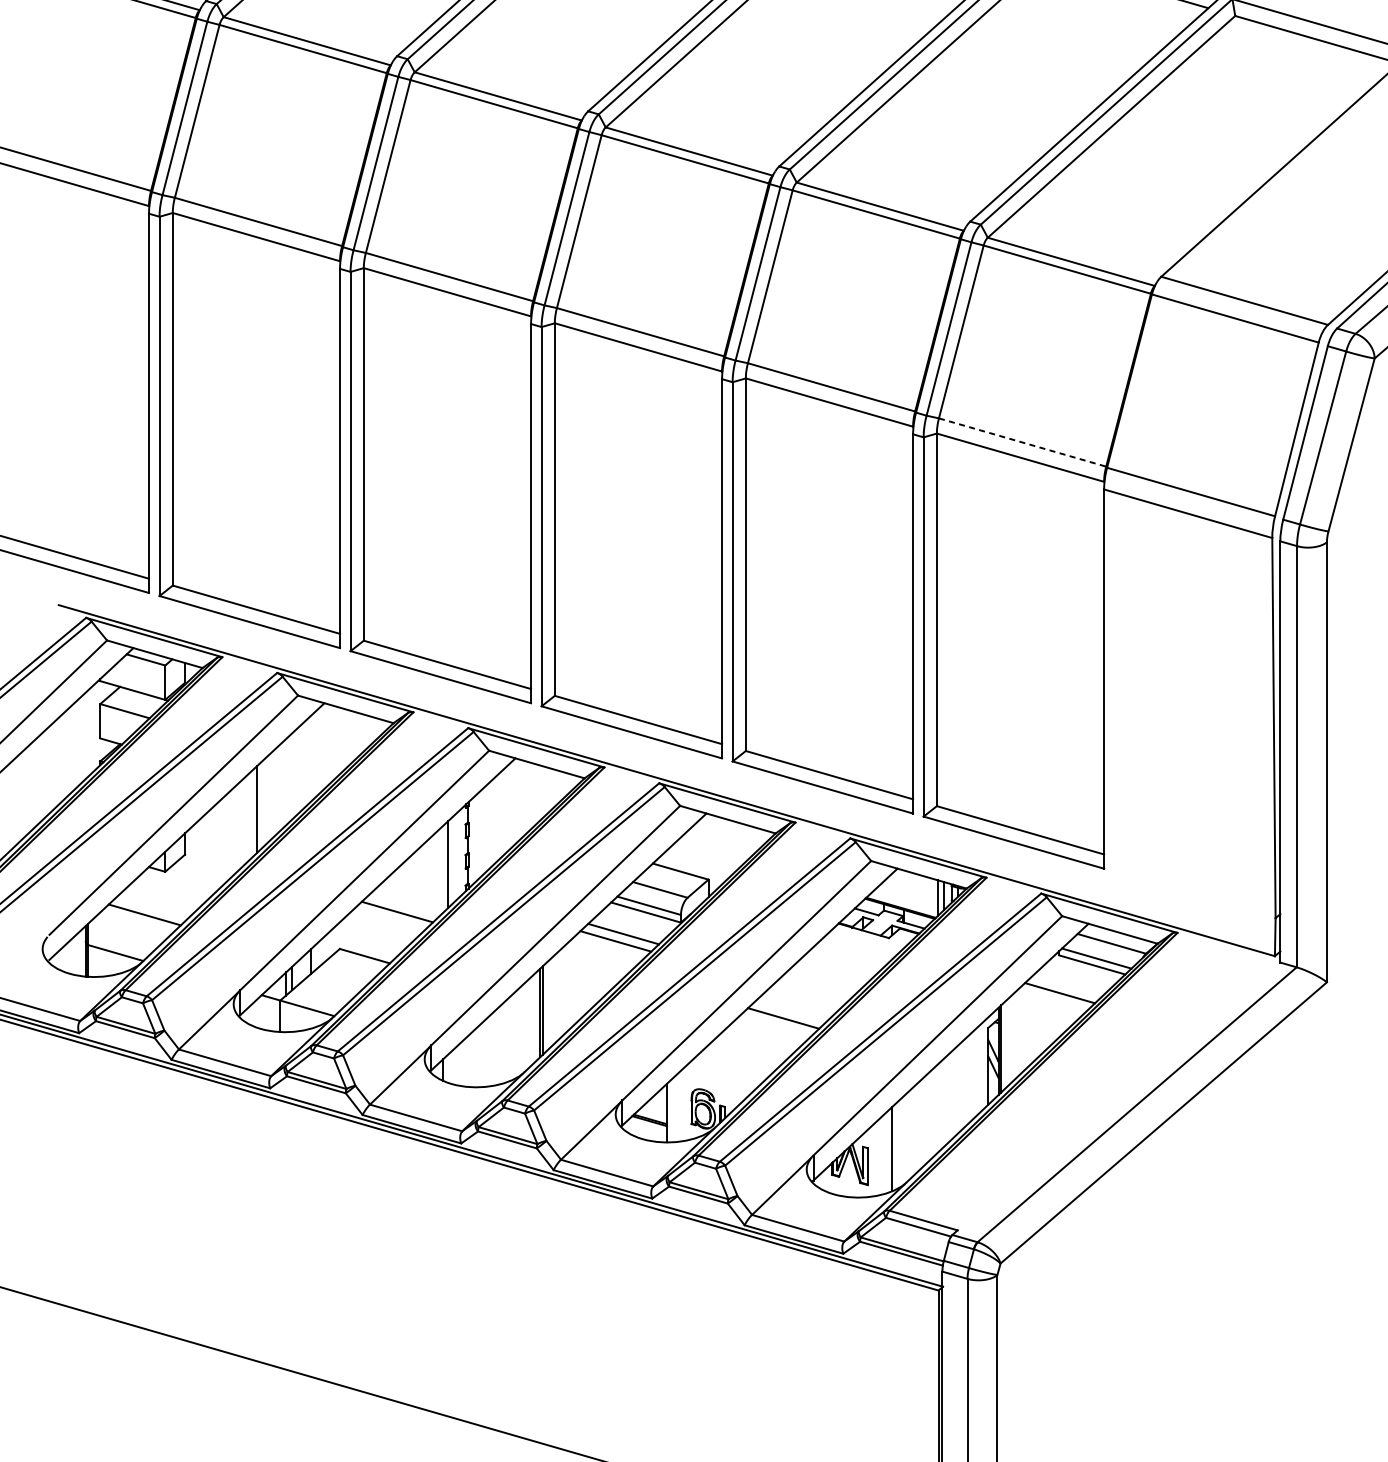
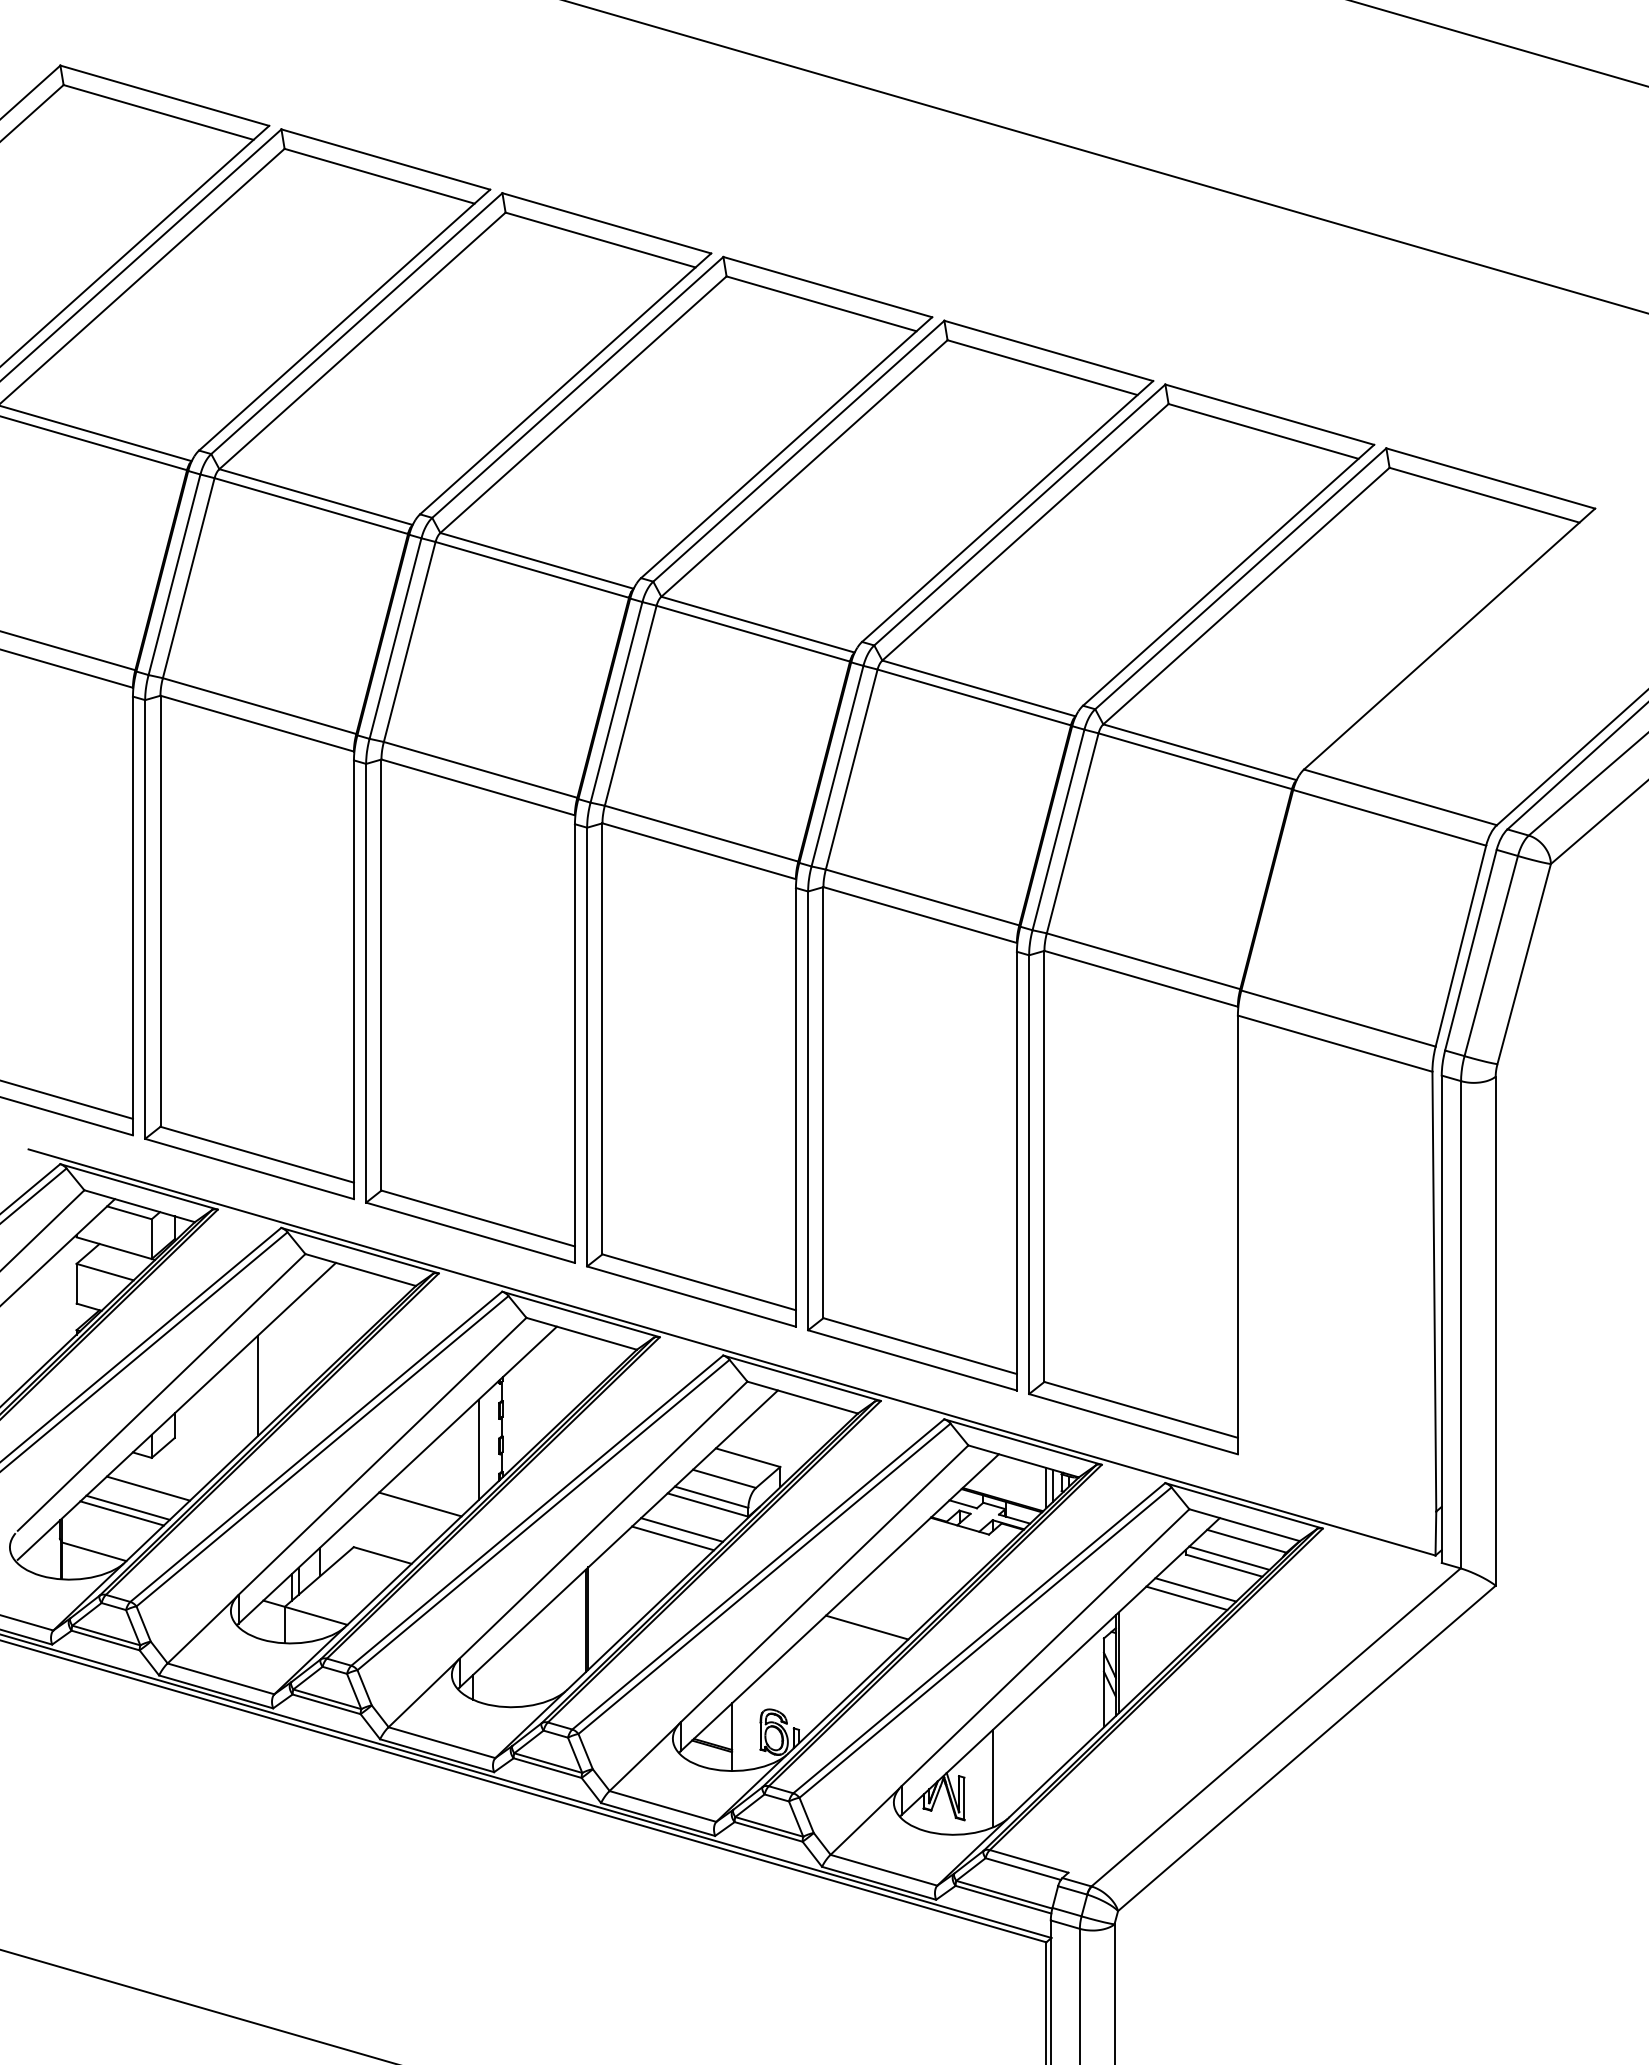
line: (1022, 442) -> (1143, 961), dashed -> solid
line: (162, 898) -> (148, 1488), added
line: (139, 919) -> (121, 1513), added
line: (1067, 985) -> (1195, 1589), added

